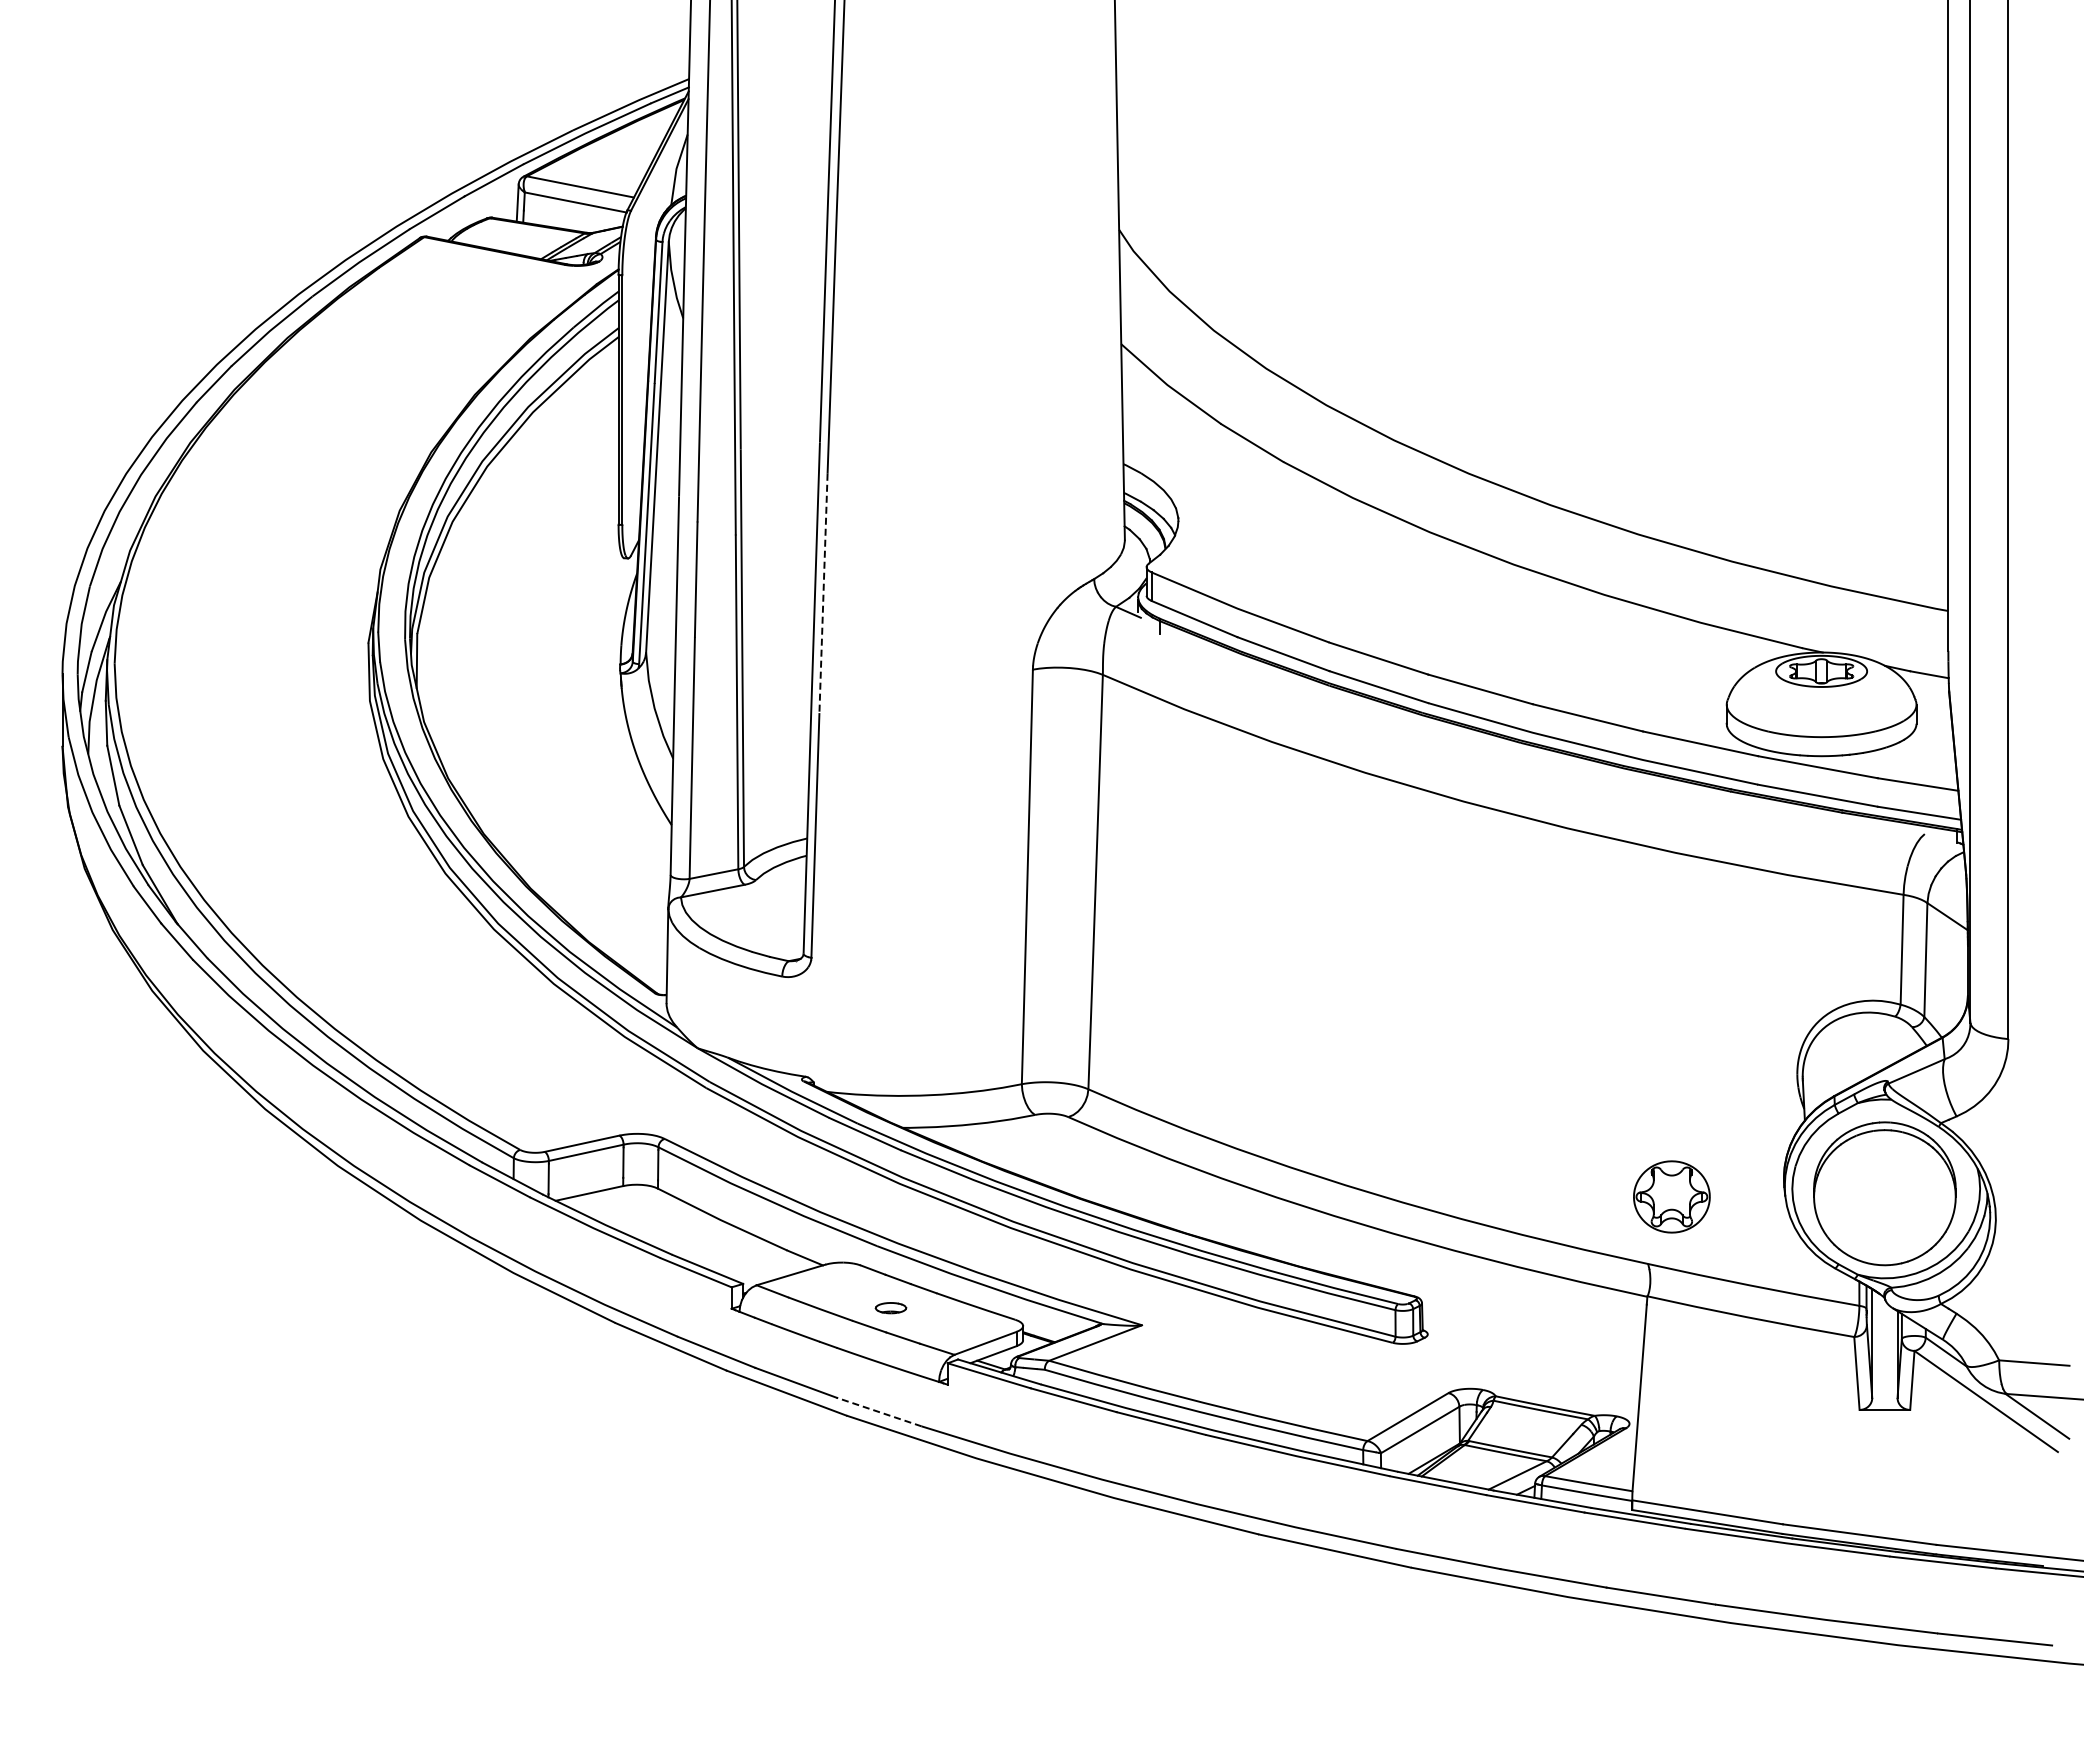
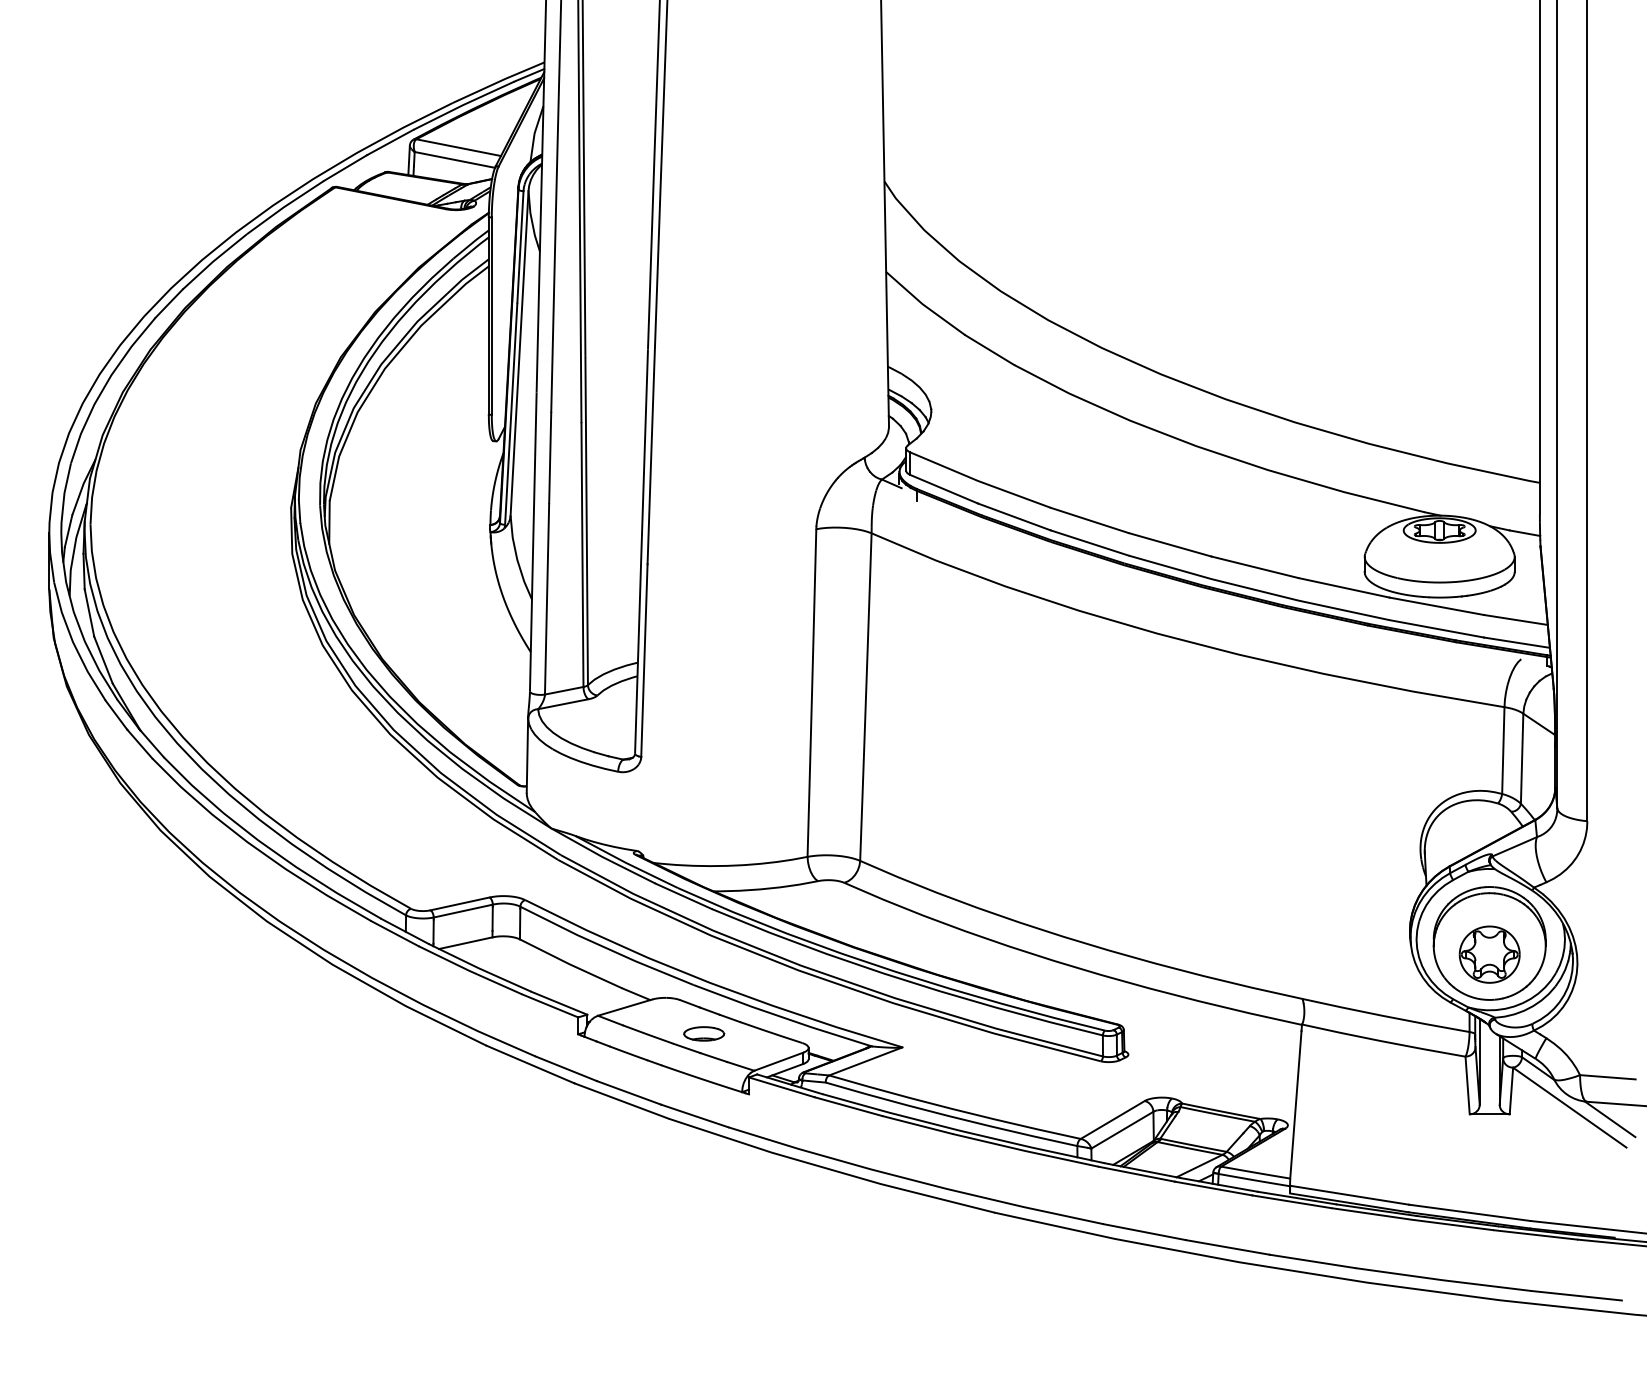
line: (823, 594) -> (650, 469), dashed -> solid
part: (1671, 1196) -> (1489, 954), moved
part: (890, 1307) -> (703, 1033), size x1.67
line: (879, 1412) -> (695, 1116), dashed -> solid

